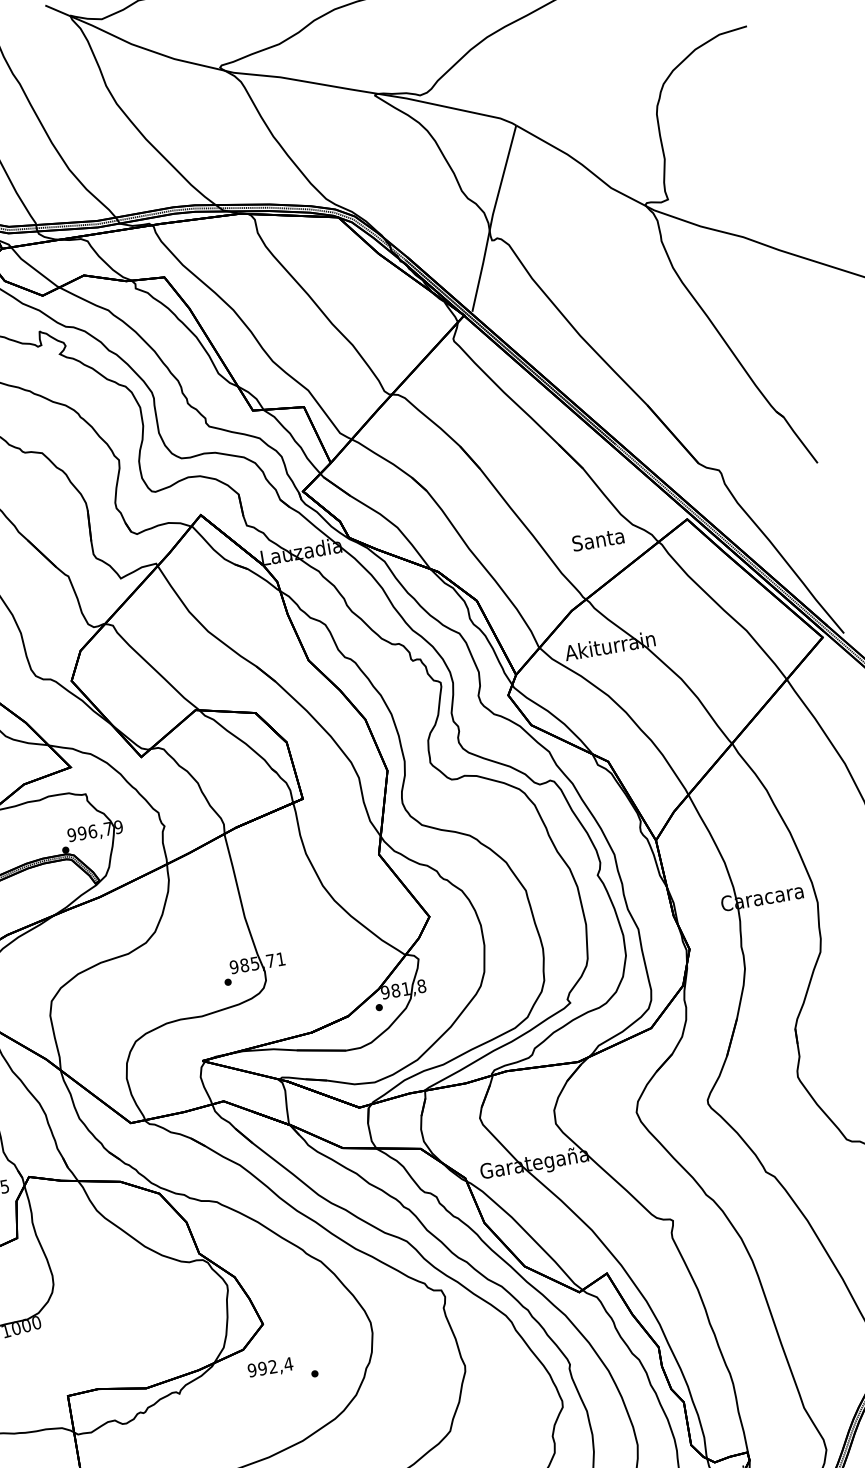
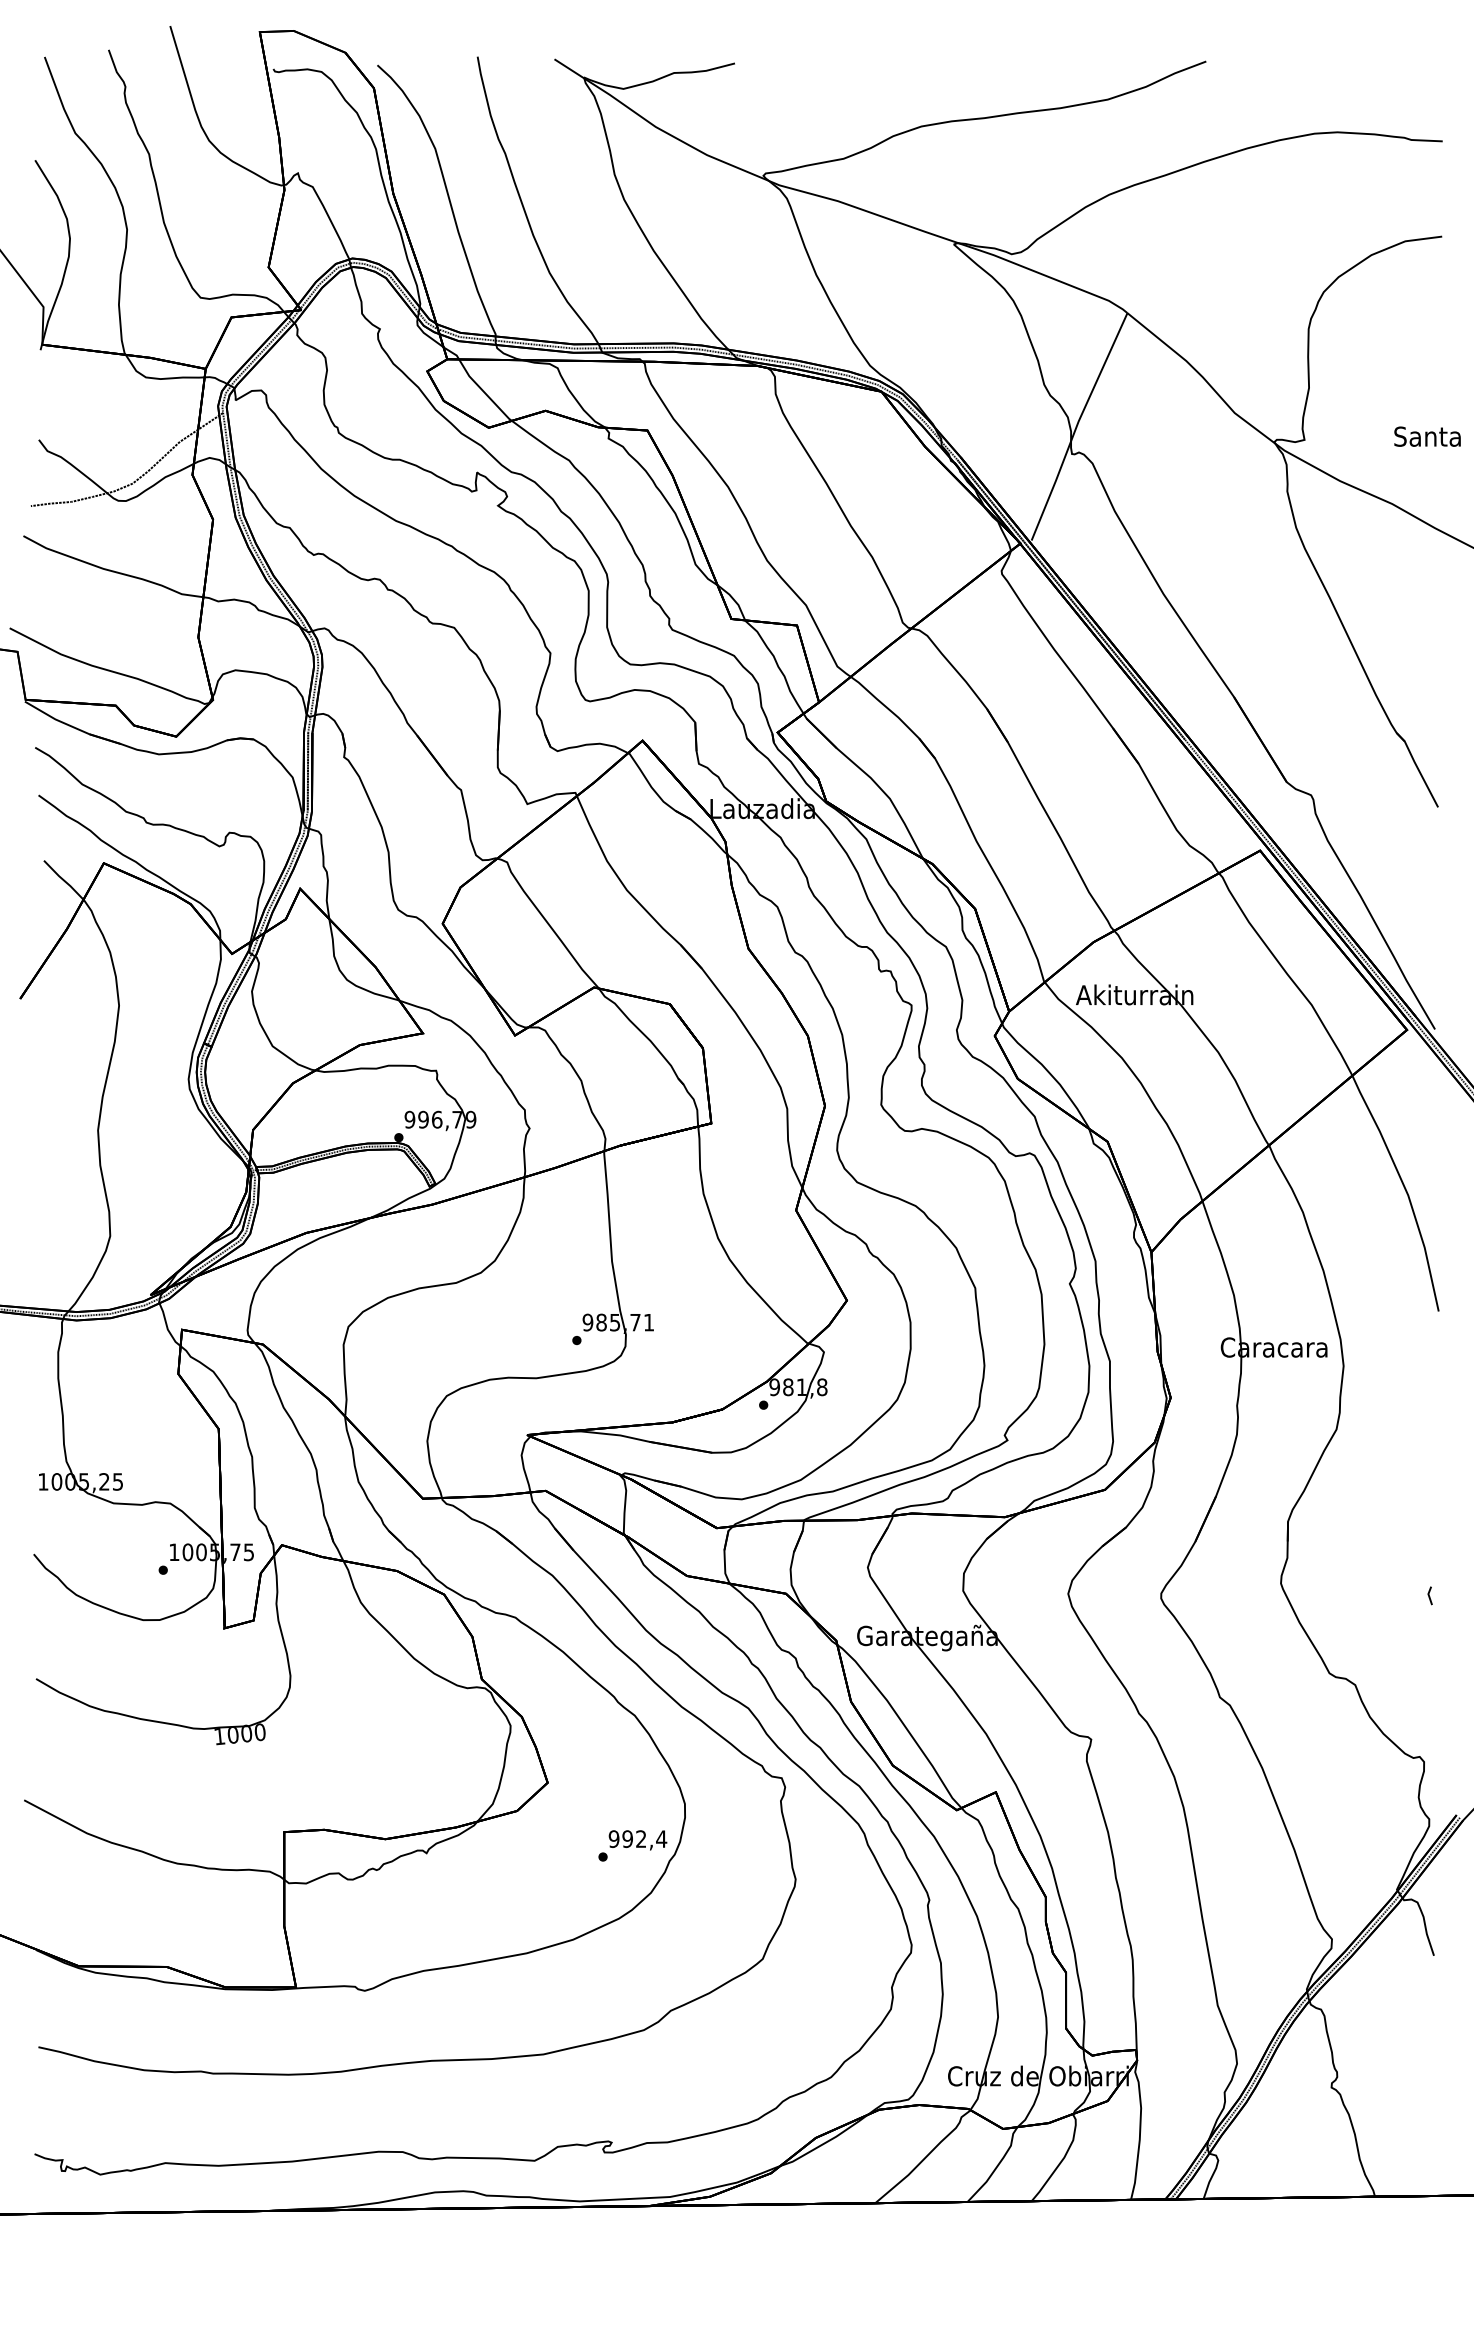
text: (598, 539) -> (1427, 436), moved
text: (270, 1368) -> (637, 1840), moved

